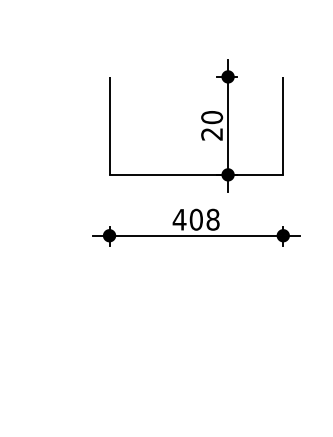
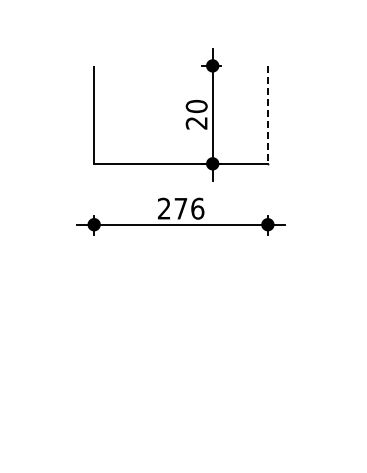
line: (282, 126) -> (267, 115), solid -> dashed
text: (195, 219) -> (180, 208), 408 -> 276

